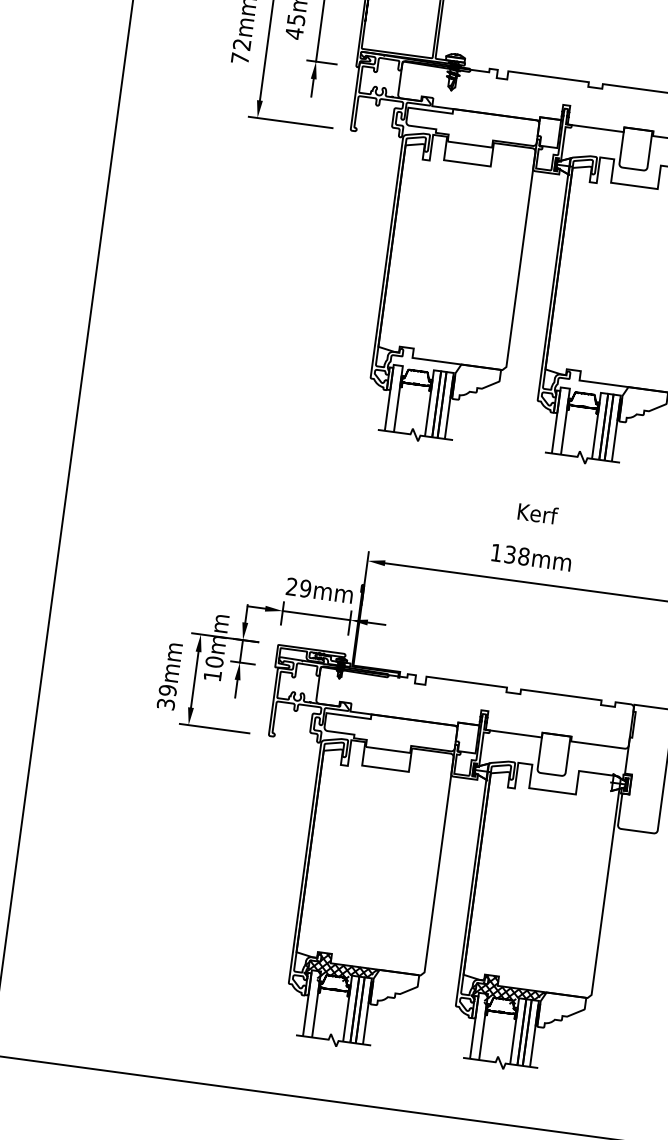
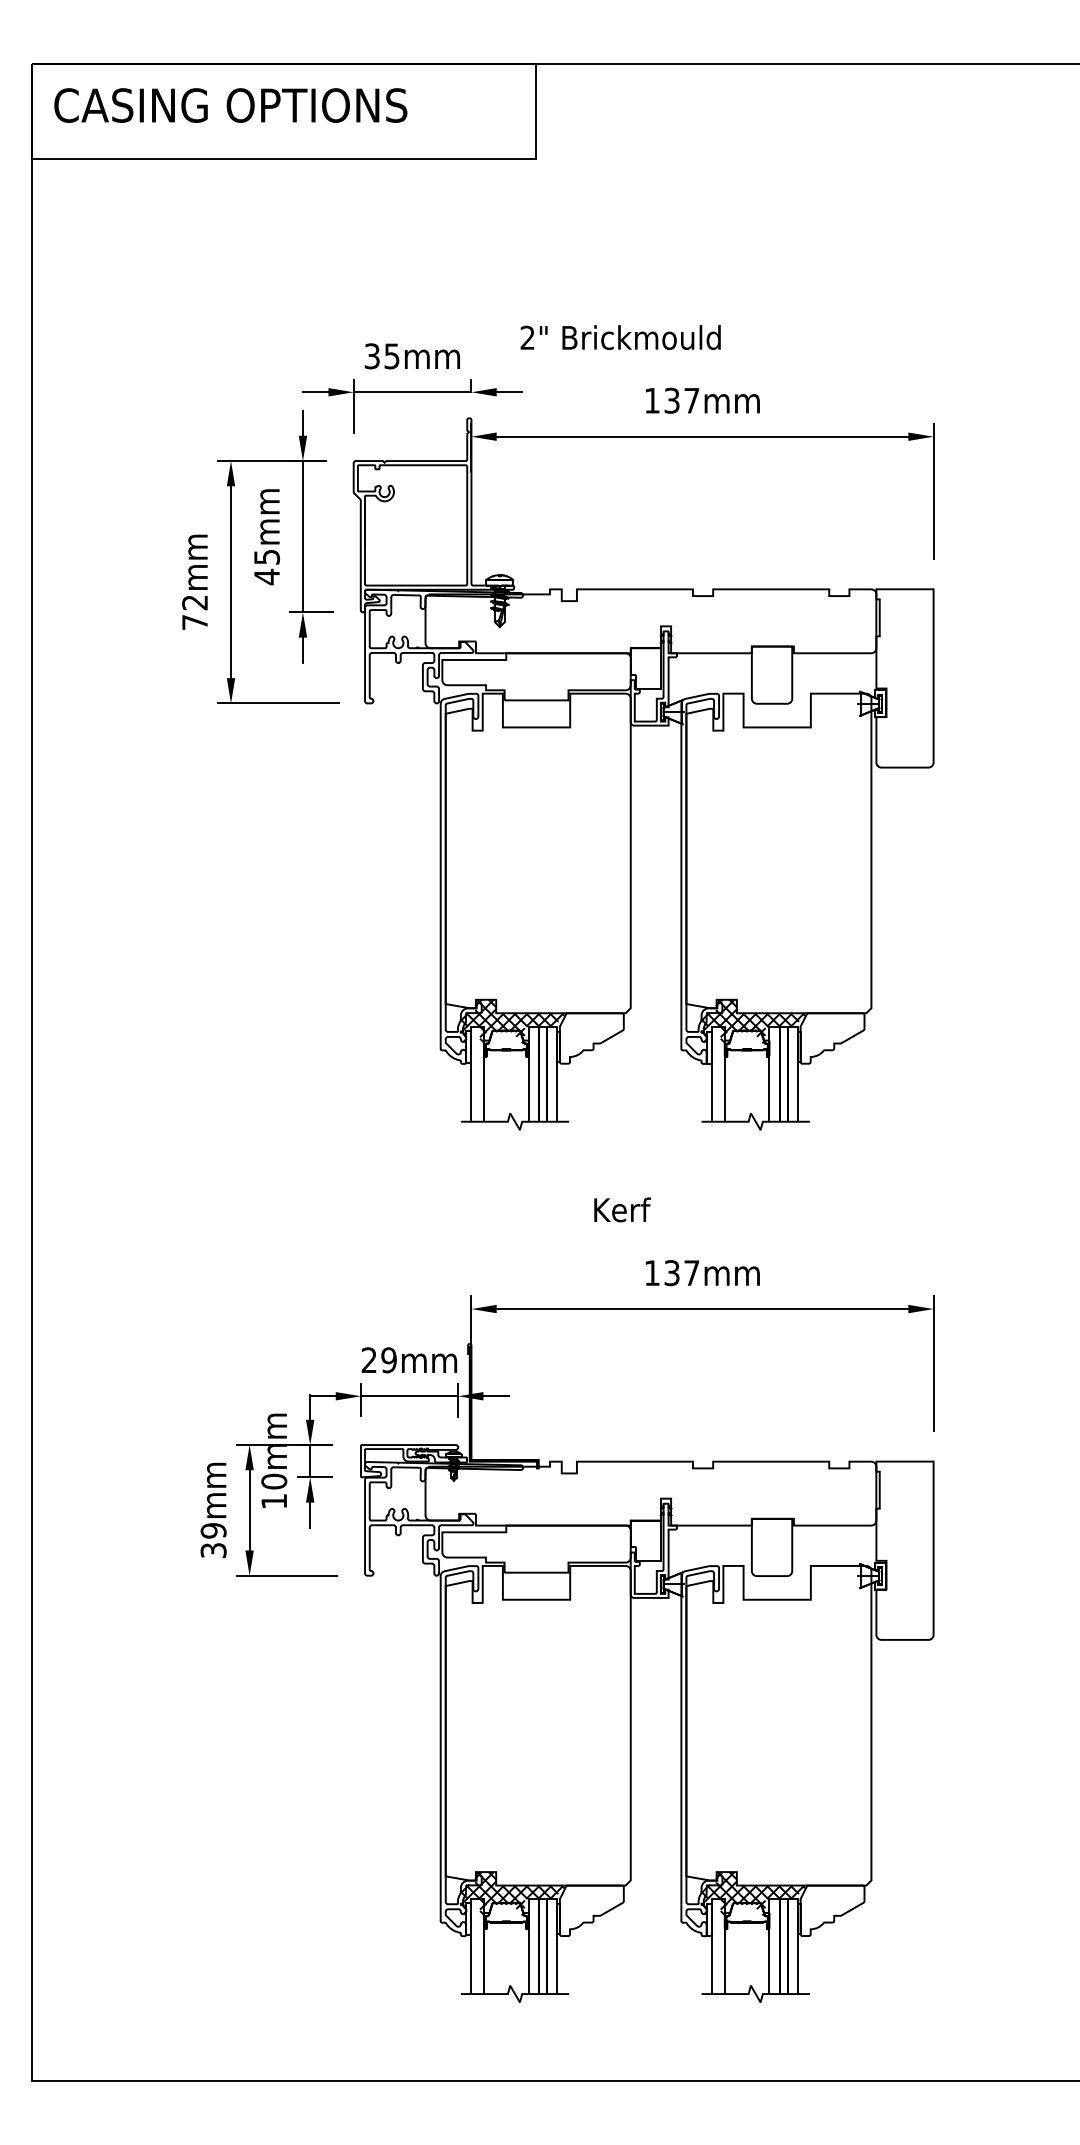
hatch: (423, 365) -> (512, 1021), added
hatch: (589, 387) -> (752, 1021), added
text: (538, 513) -> (622, 1209), moved
text: (523, 556) -> (691, 1273), 138mm -> 137mm

